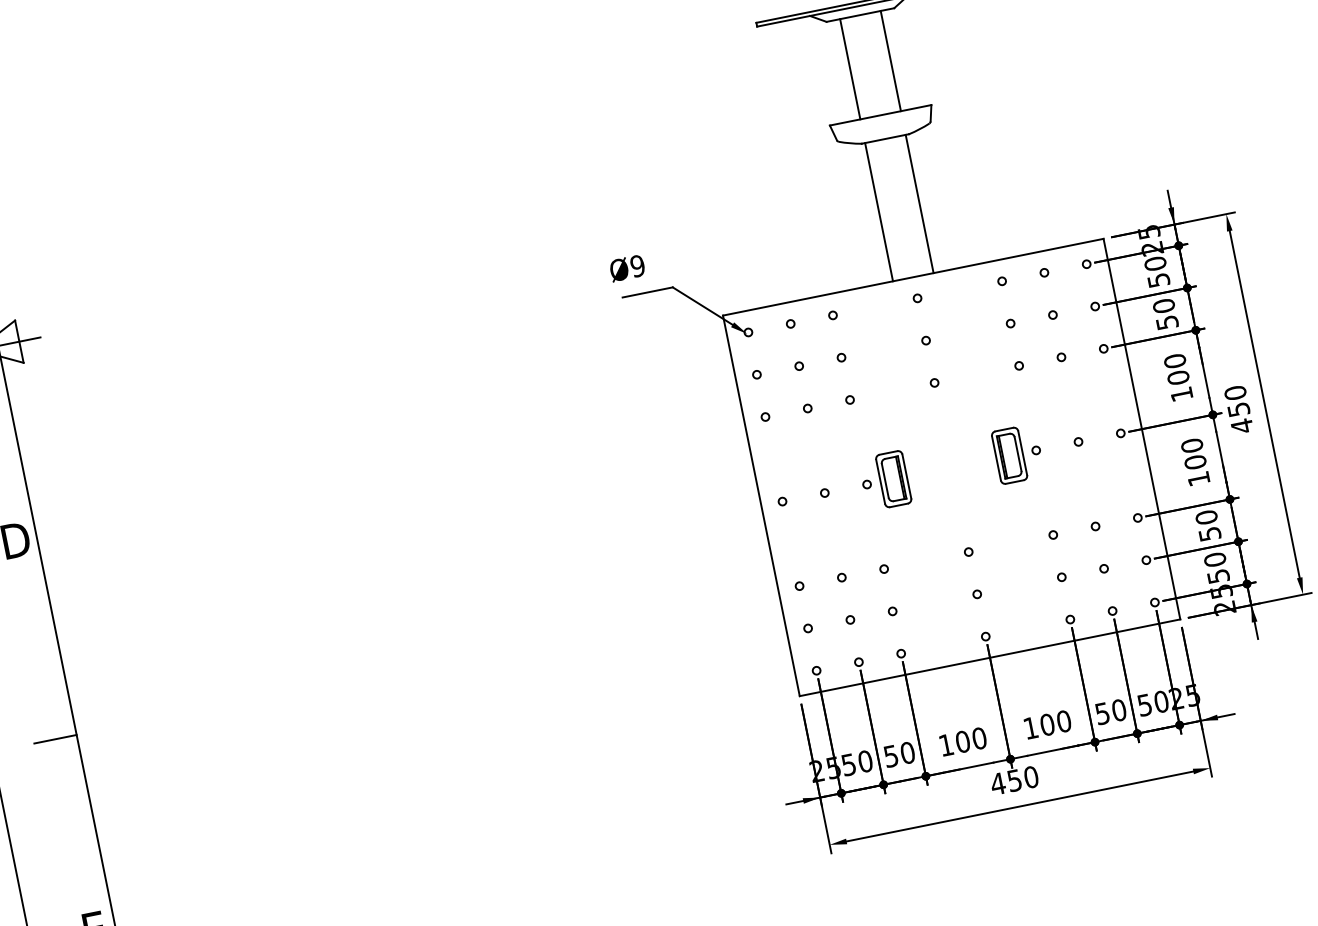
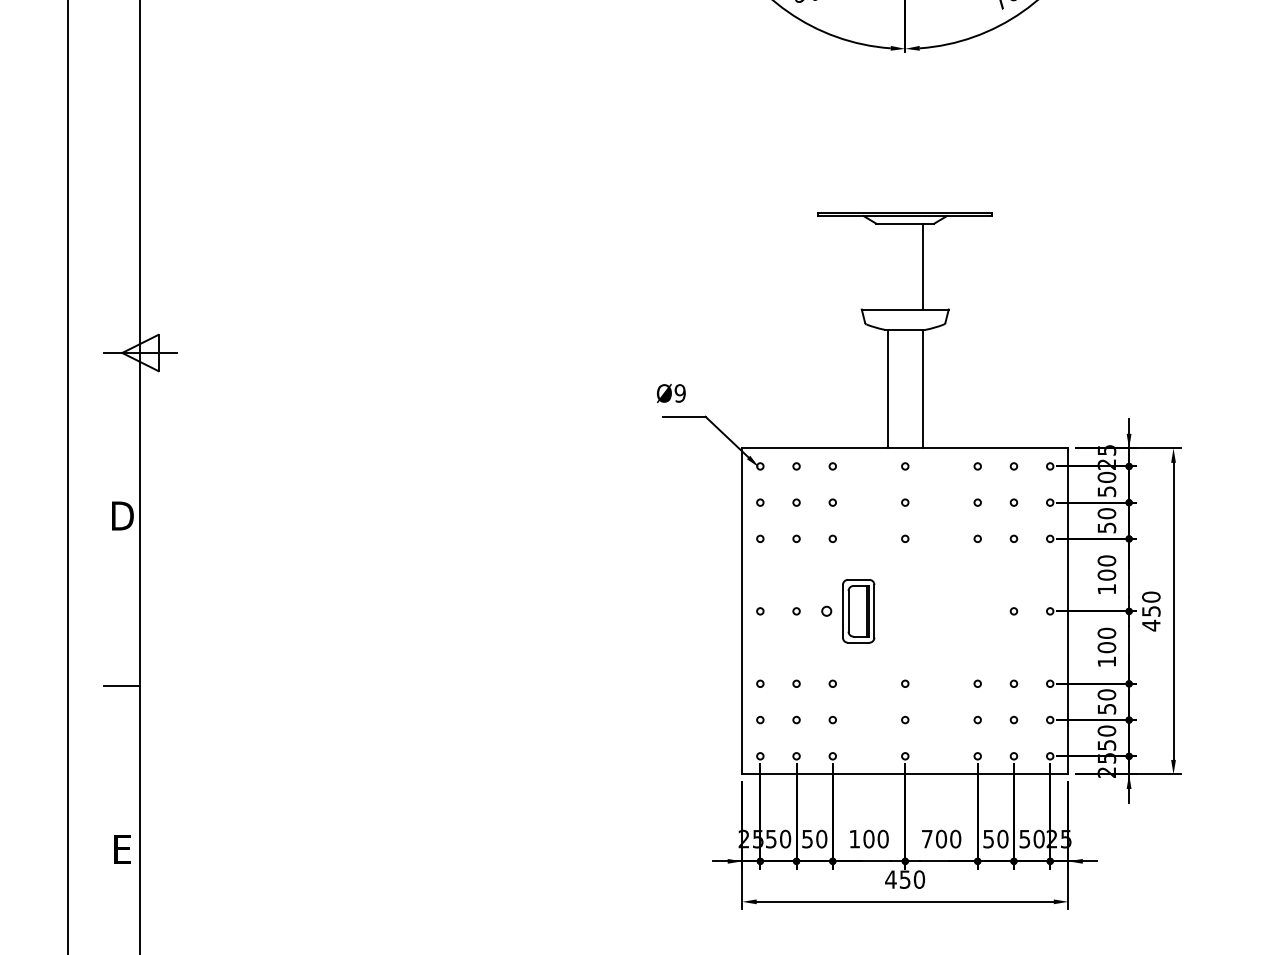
line: (849, 69) -> (887, 266), removed
part: (1017, 454) -> (961, 611), removed
part: (884, 481) -> (847, 611), size x1.4
text: (1031, 728) -> (927, 839), 100 -> 700

